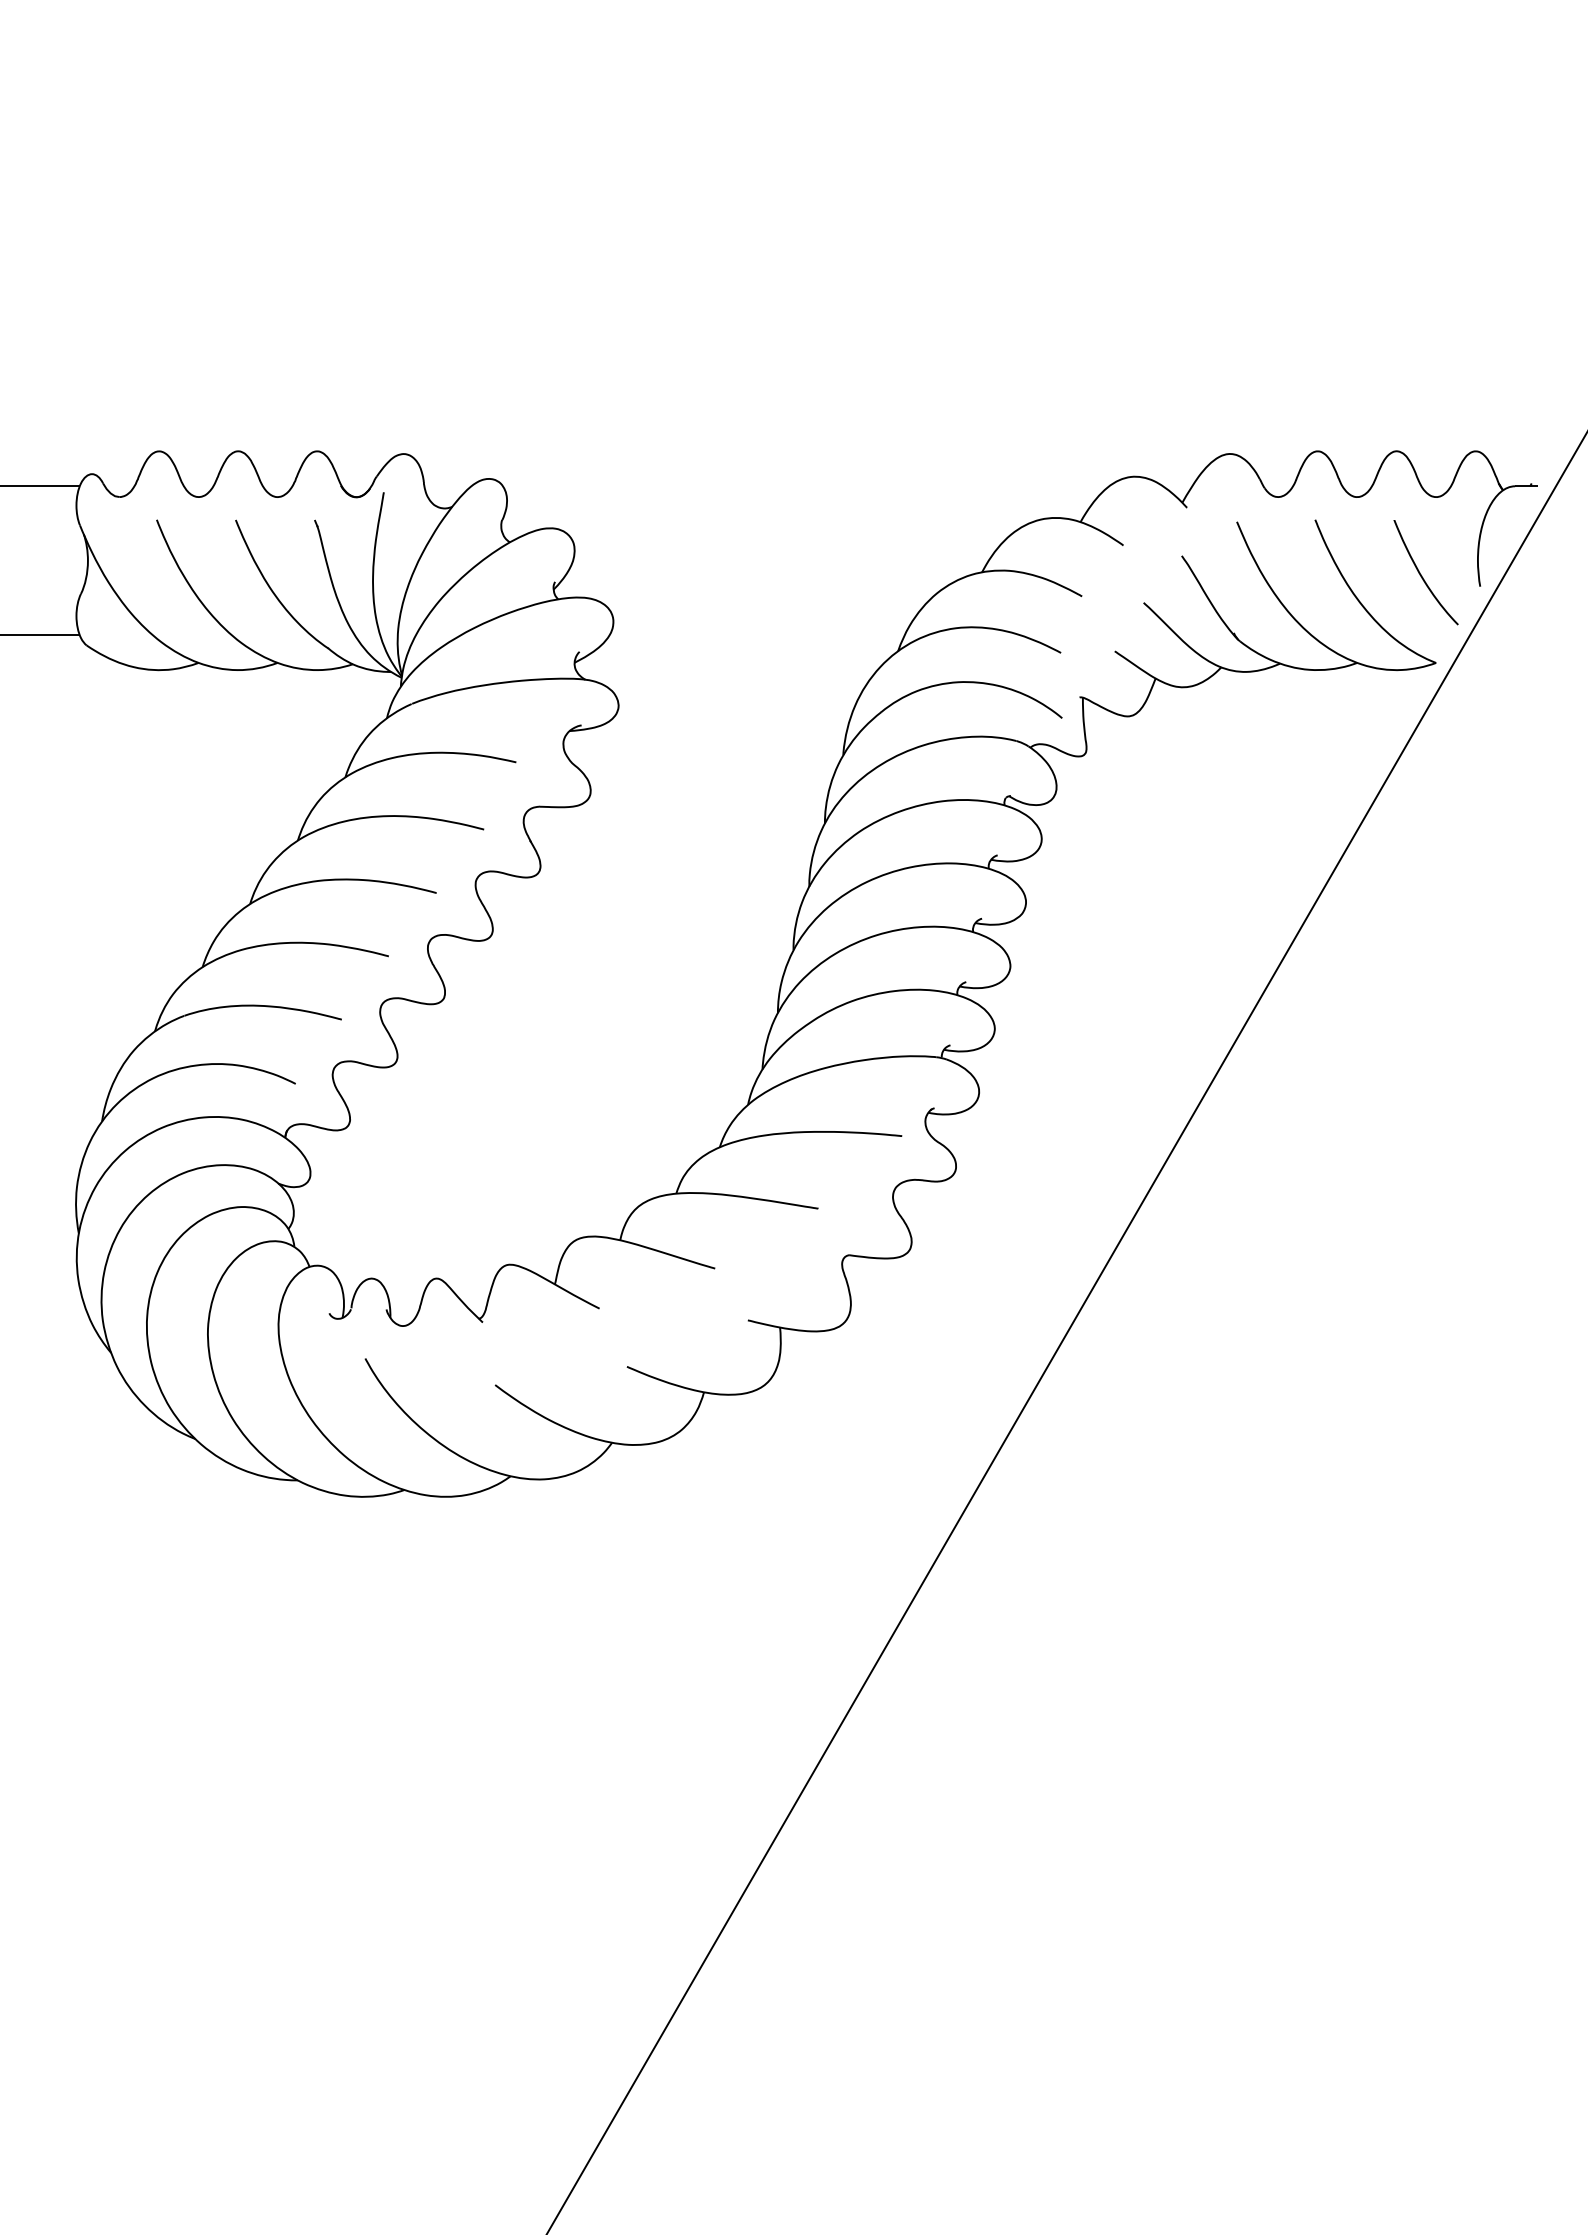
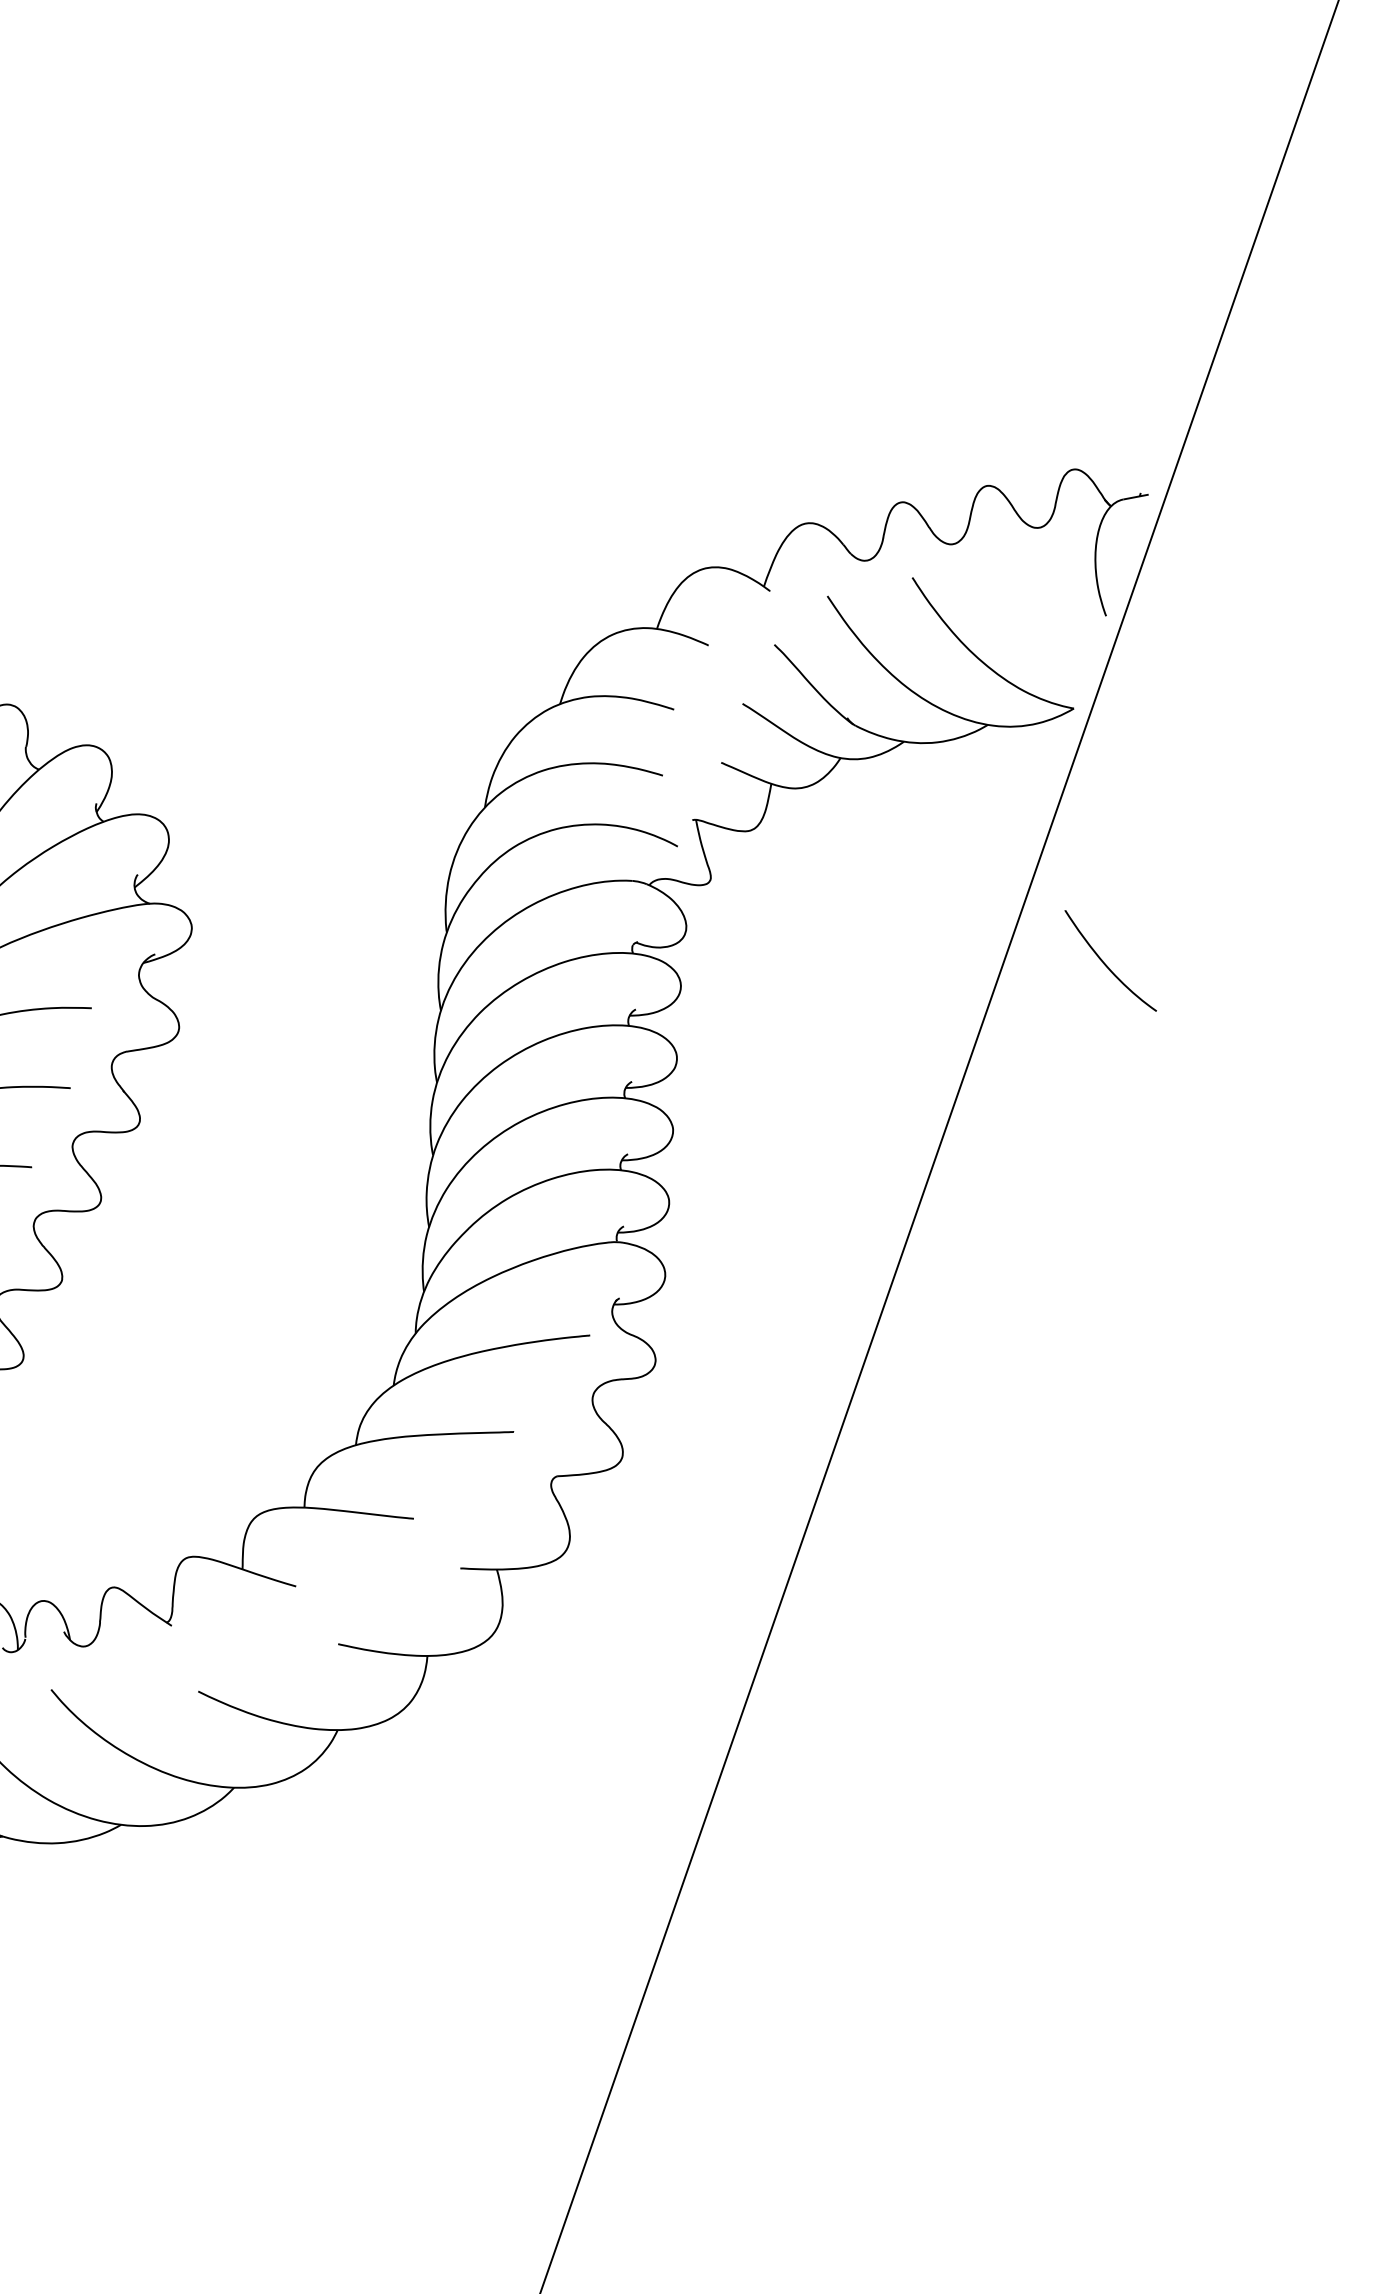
curve: (1421, 574) -> (1106, 964), moved

